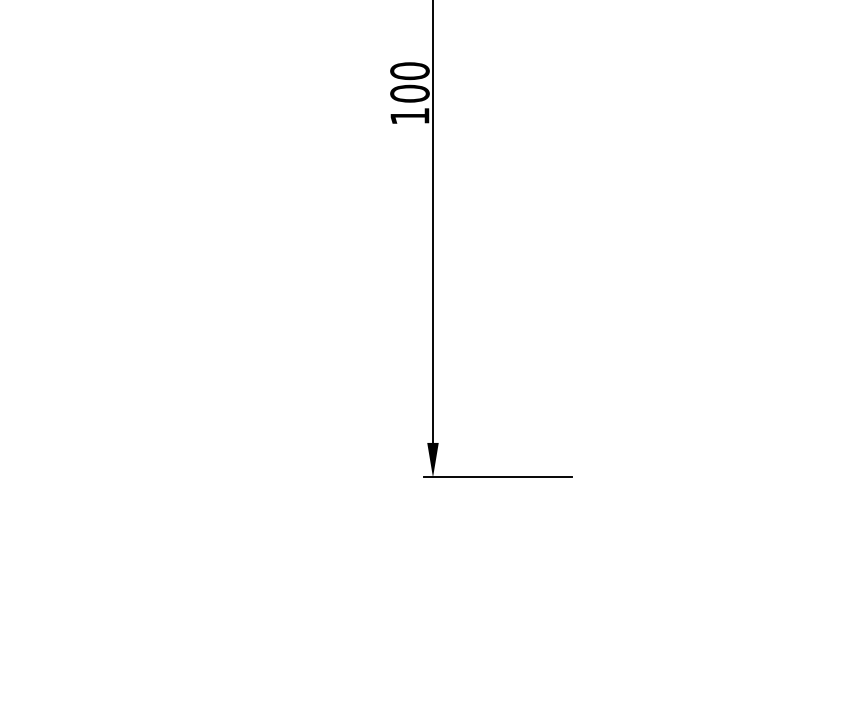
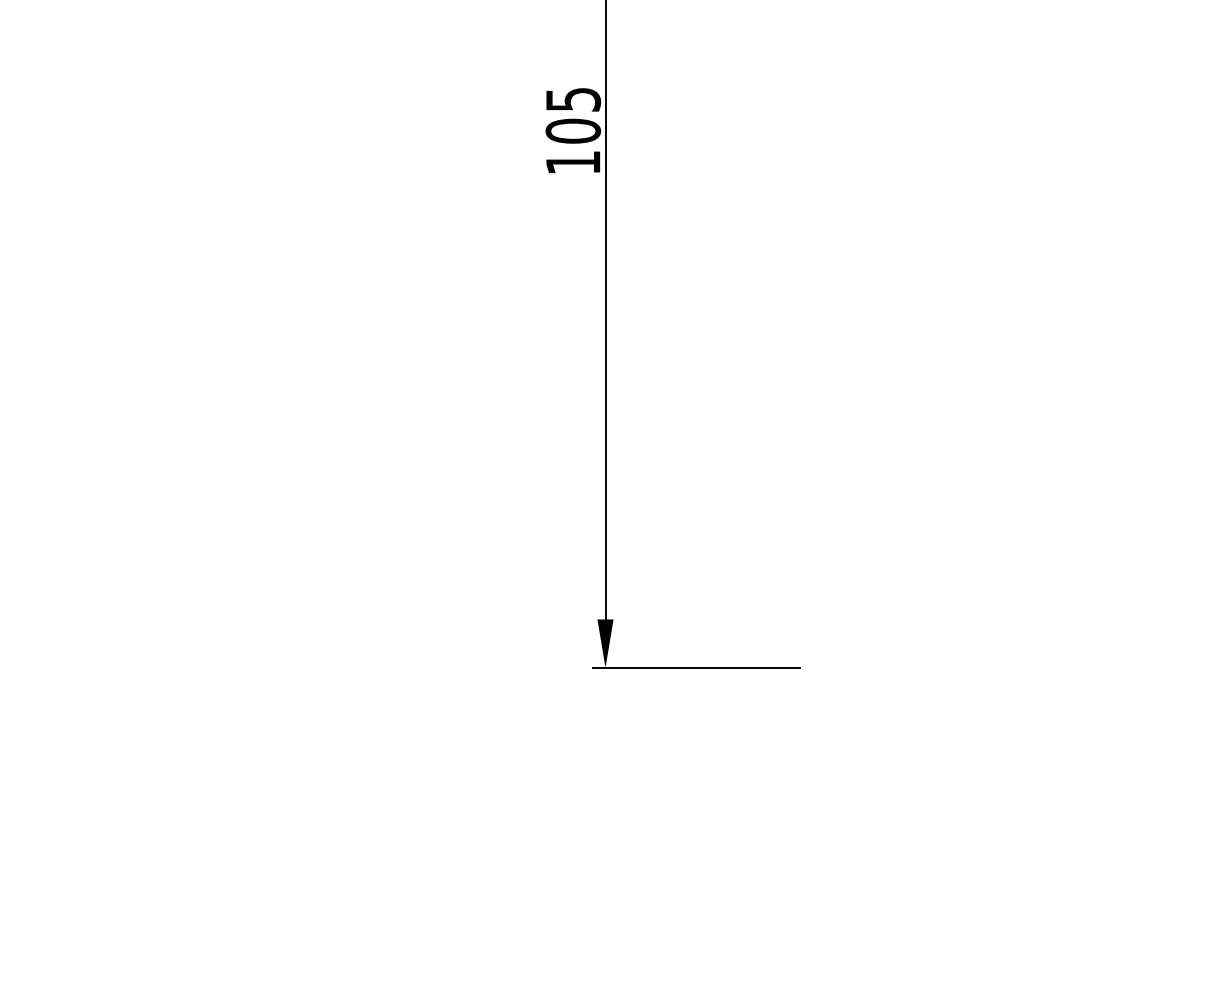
text: (409, 71) -> (572, 100), 100 -> 105

